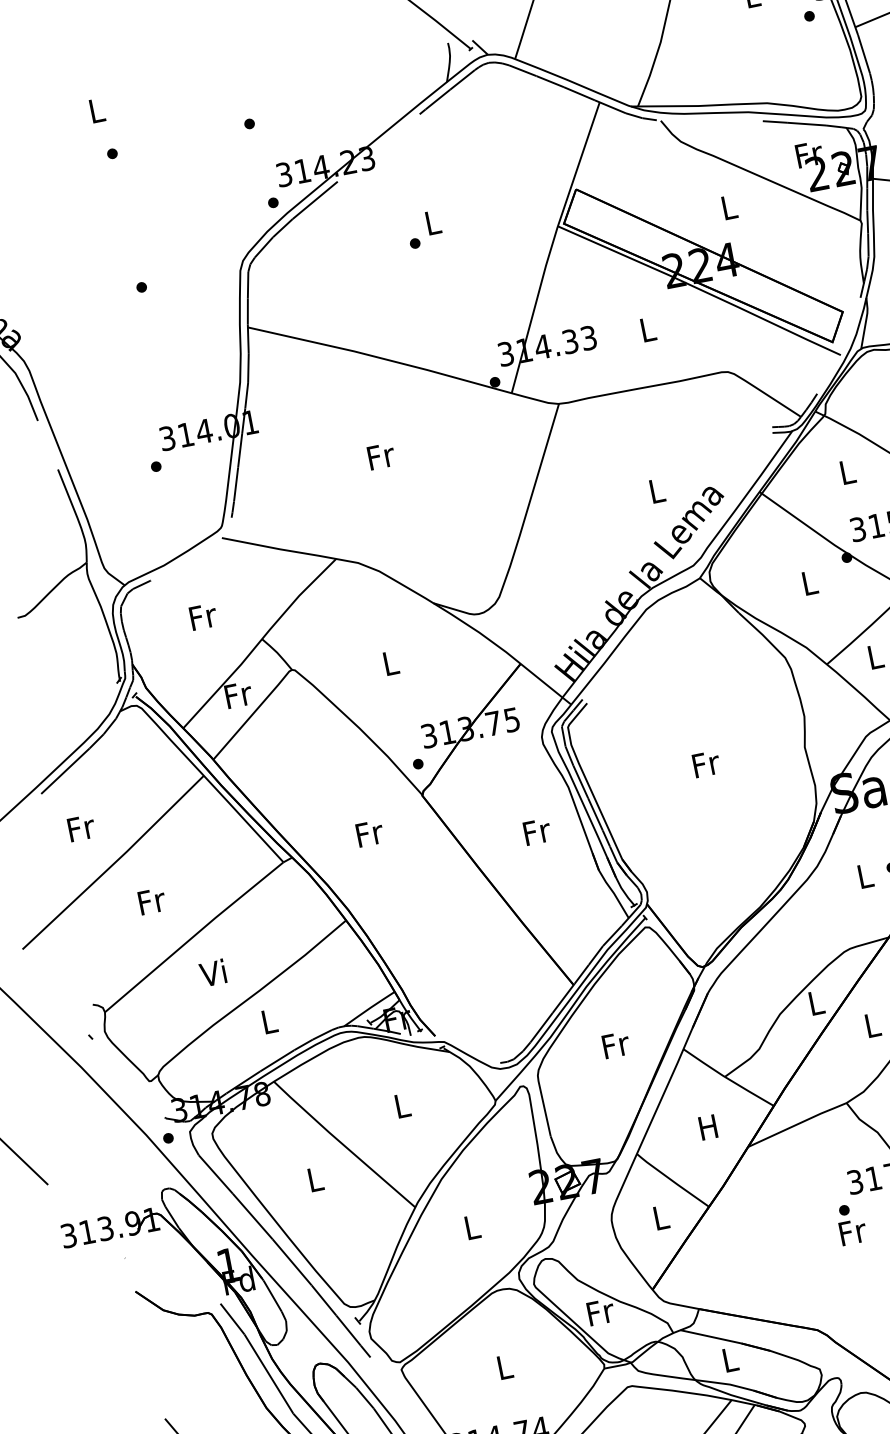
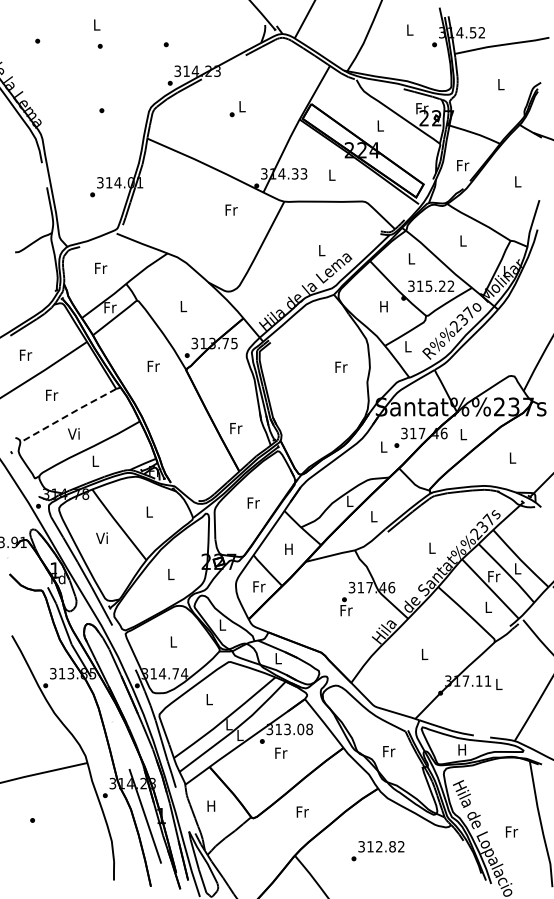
text: (380, 455) -> (231, 209), moved
text: (808, 582) -> (383, 306), L -> H
text: (706, 762) -> (341, 366), moved
text: (369, 831) -> (153, 365), moved
text: (537, 831) -> (236, 428), moved
line: (194, 934) -> (68, 414), solid -> dashed
text: (312, 1178) -> (101, 537), L -> Vi
text: (661, 1216) -> (259, 586), L -> Fr
text: (599, 1311) -> (222, 624), Fr -> L

